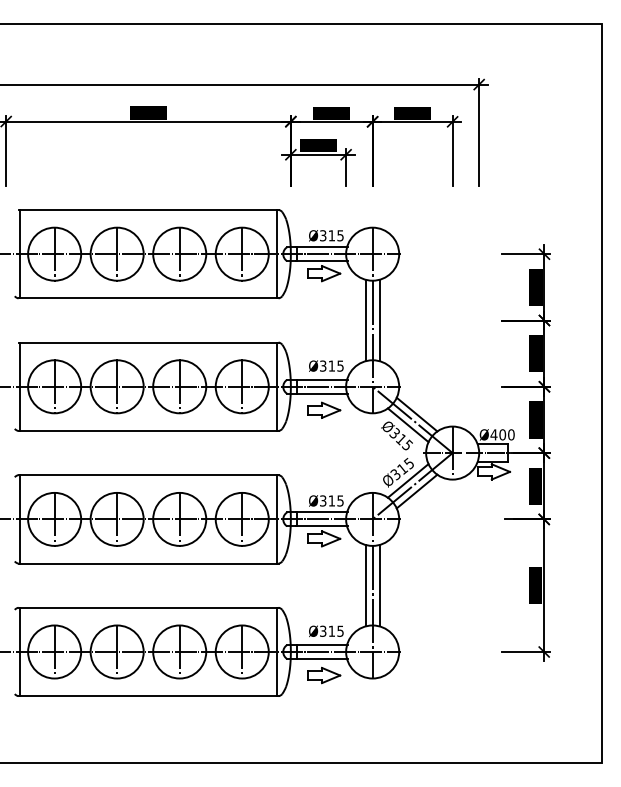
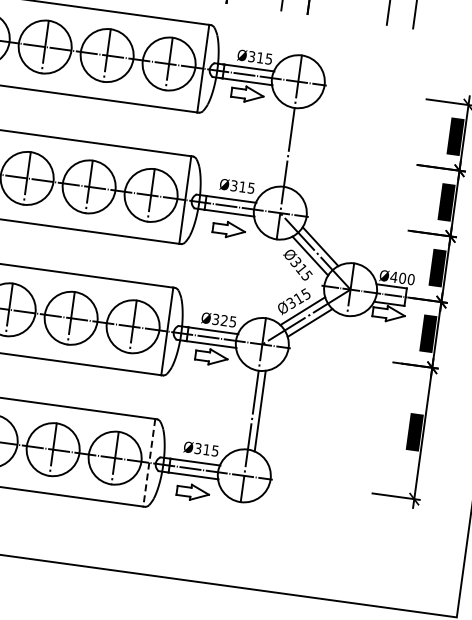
line: (365, 320) -> (282, 146), removed
line: (379, 320) -> (296, 148), removed
text: (331, 500) -> (224, 320), Ø315 -> Ø325
line: (365, 585) -> (246, 409), removed
line: (276, 652) -> (148, 463), solid -> dashed

